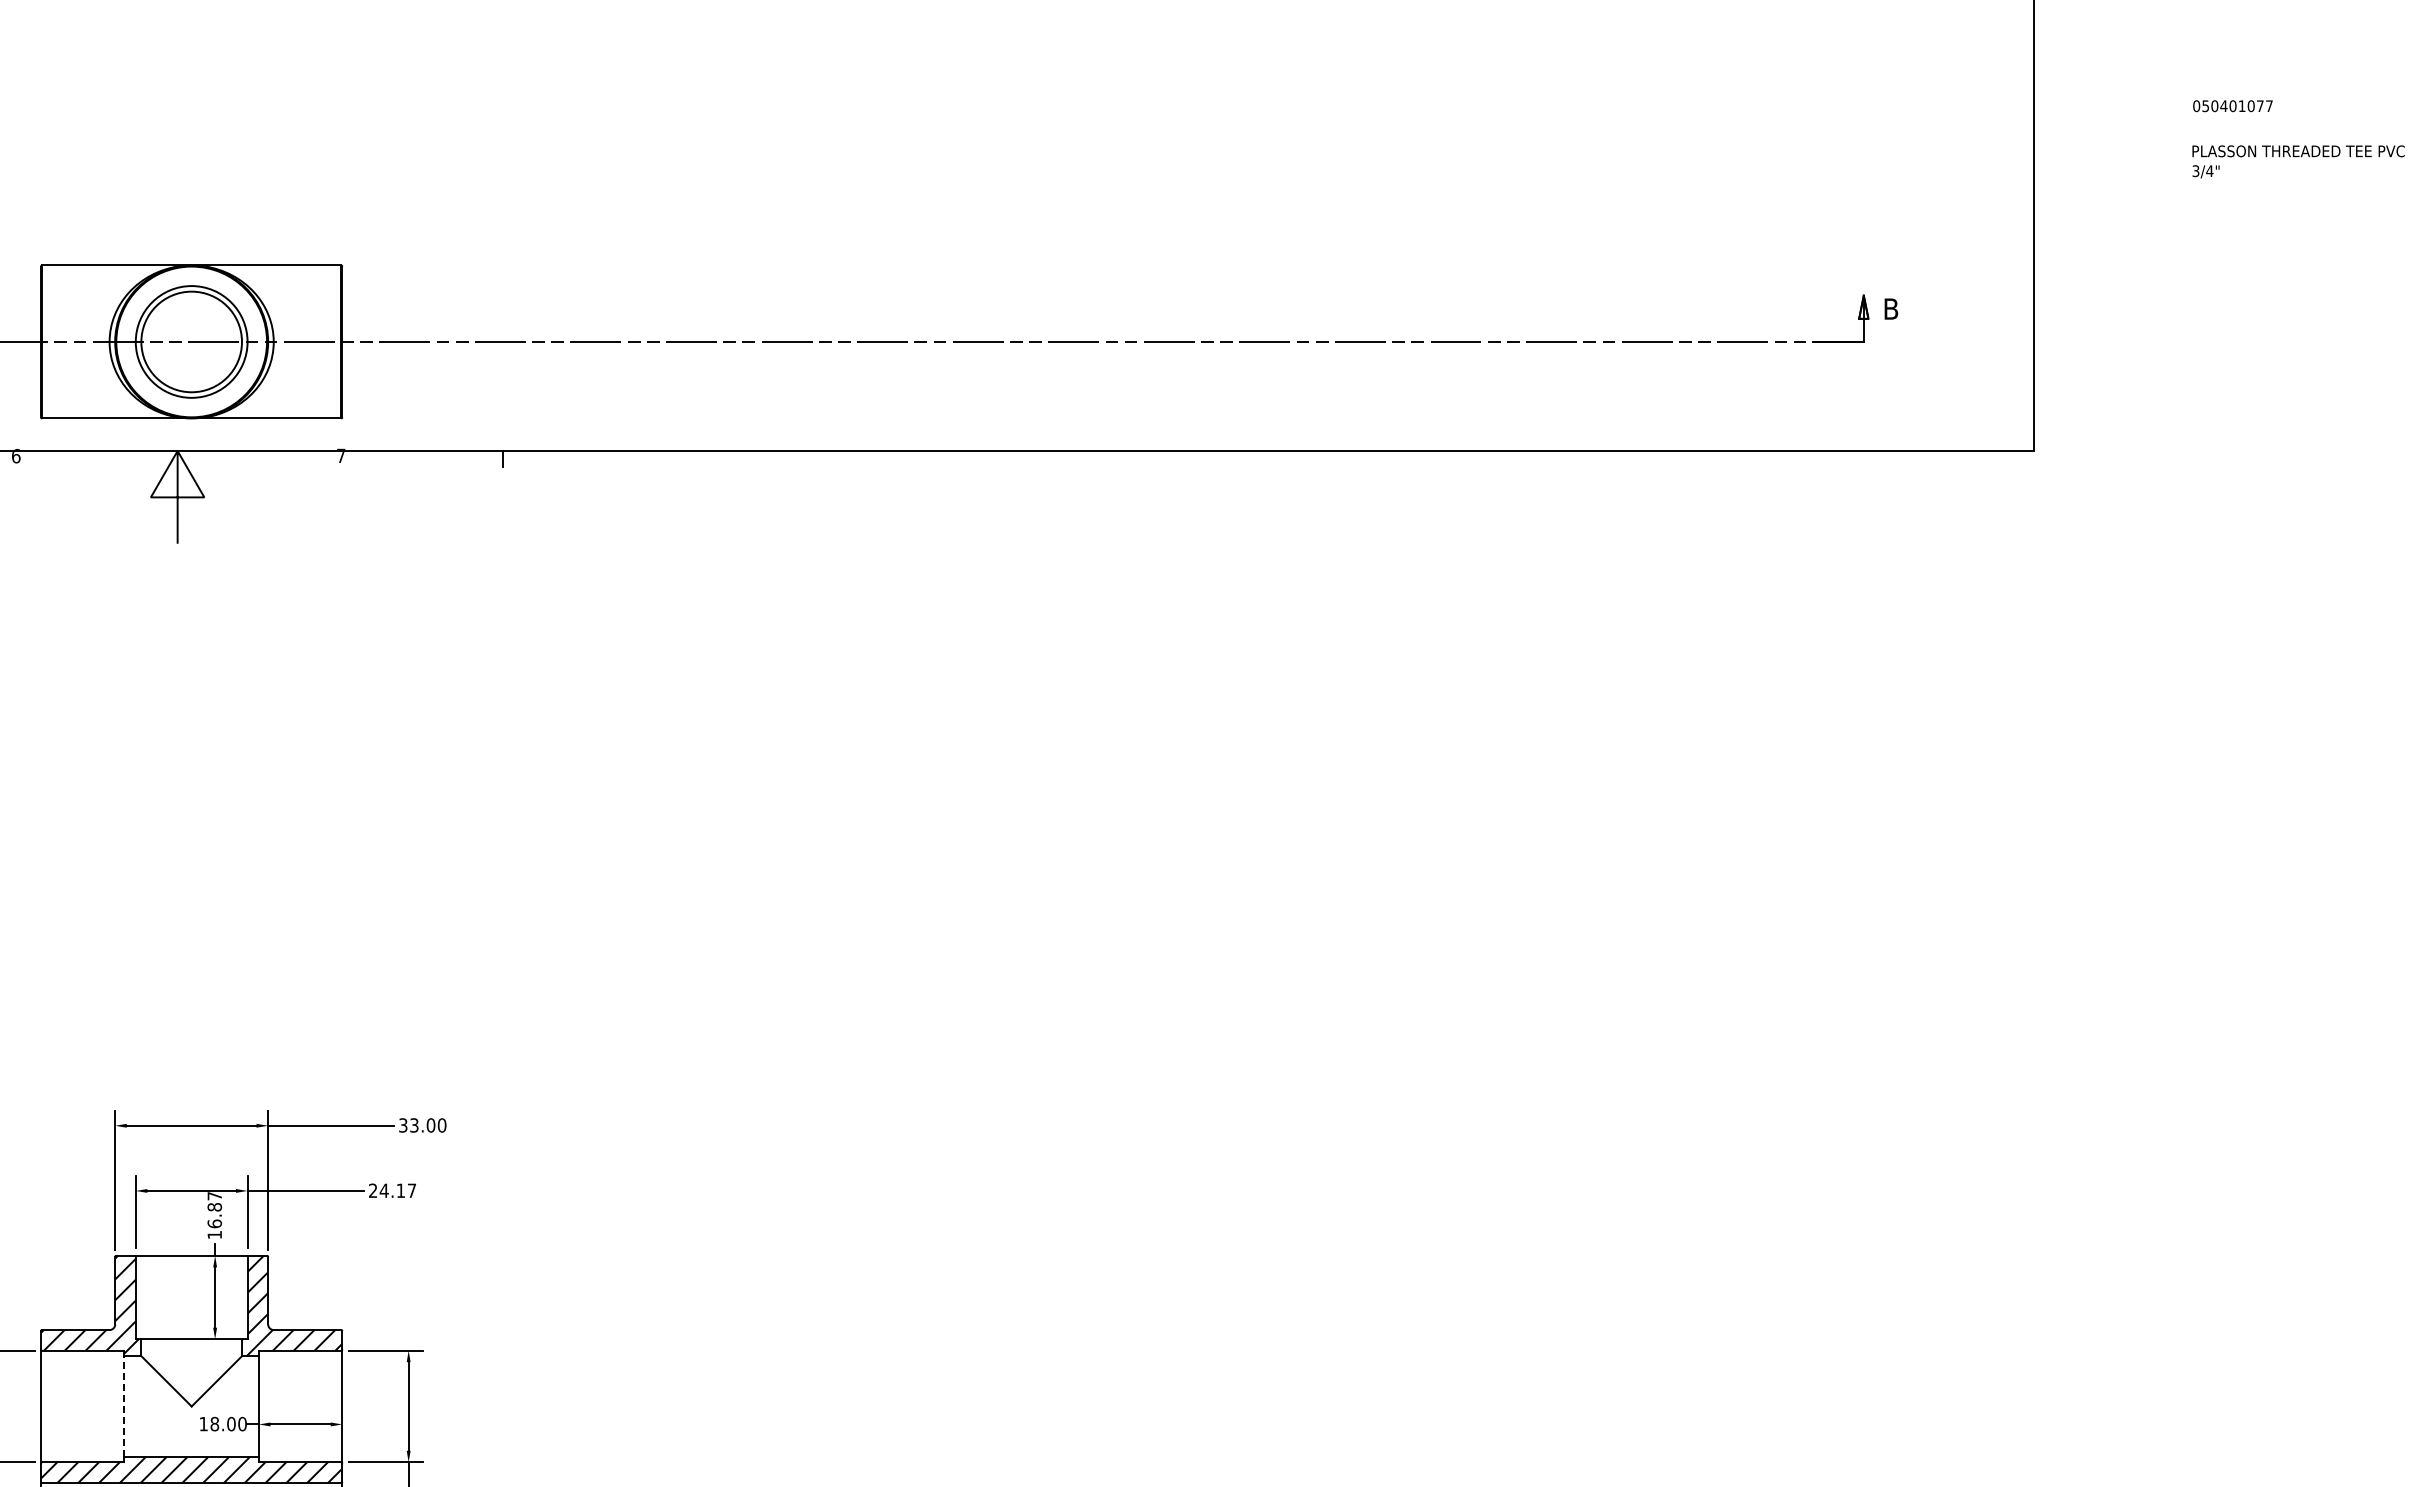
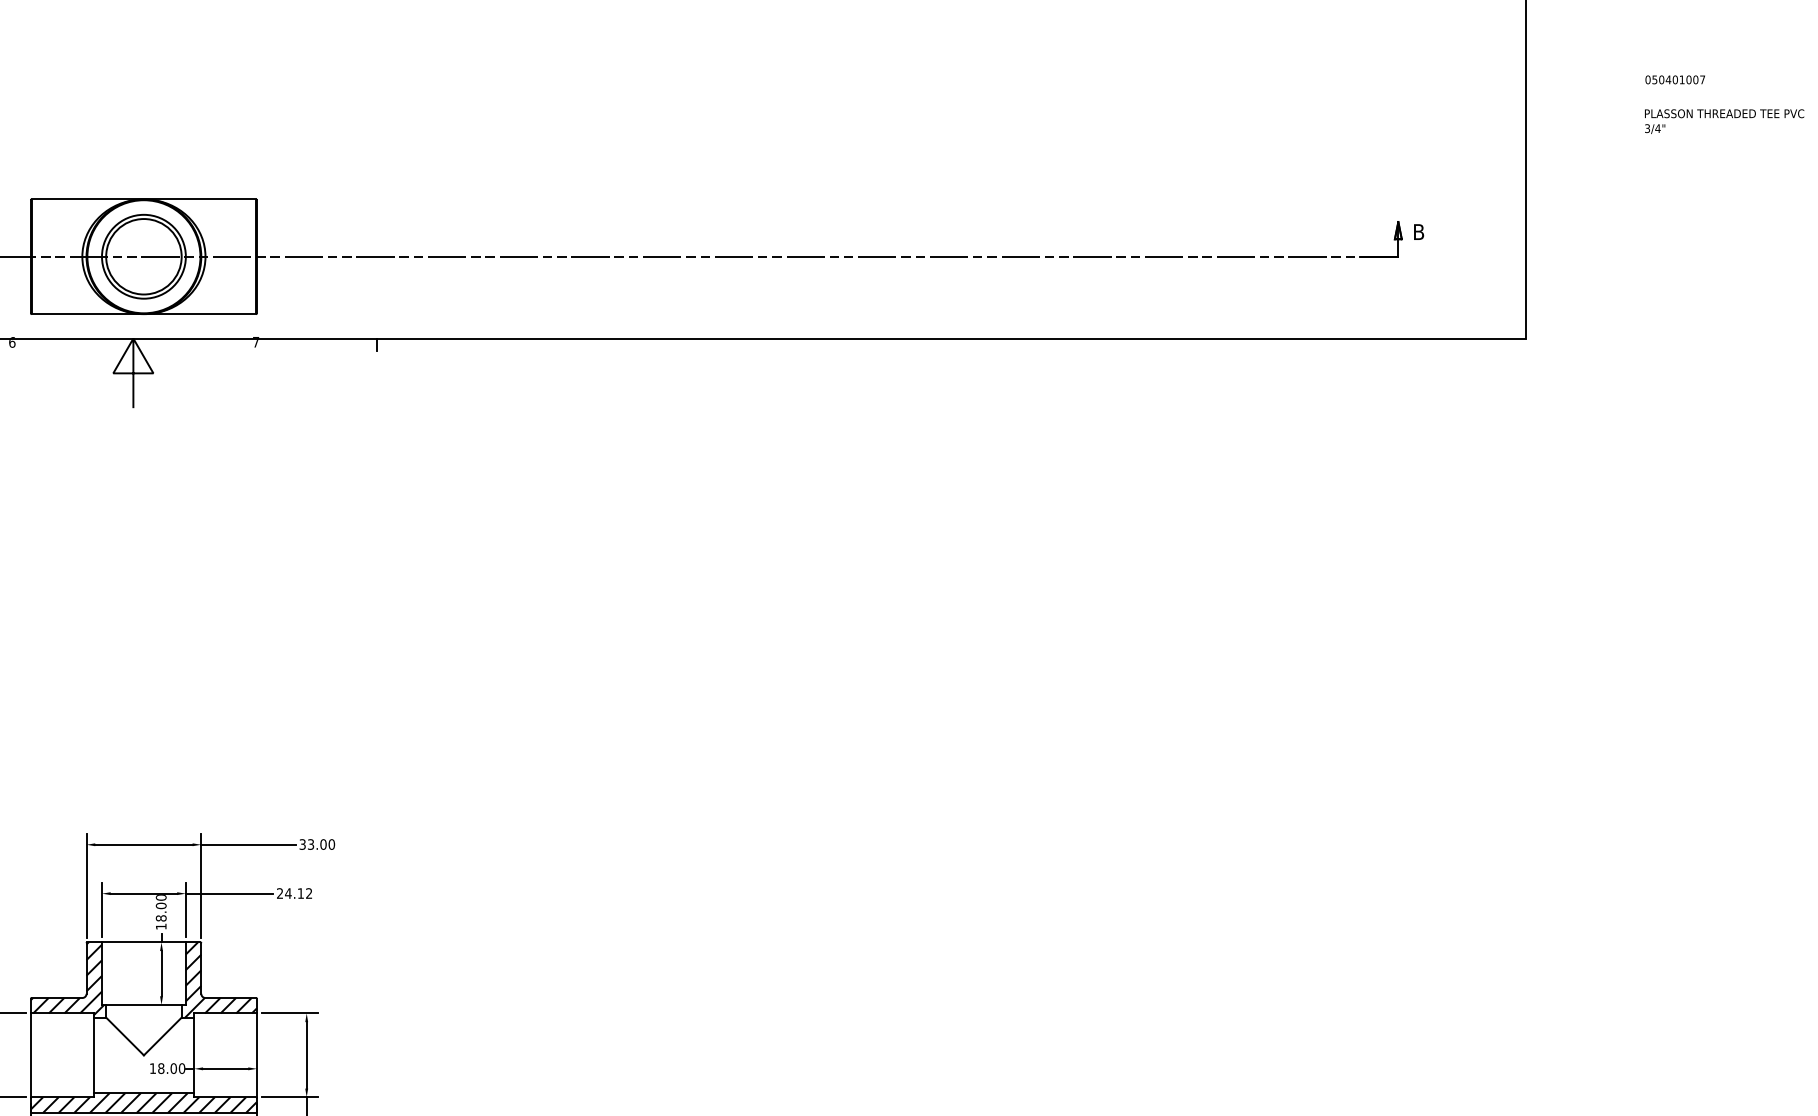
text: (2259, 106) -> (1695, 80), 050401077 -> 050401007
text: (411, 1190) -> (308, 893), 24.17 -> 24.12
text: (214, 1210) -> (161, 908), 16.87 -> 18.00
line: (124, 1405) -> (93, 1054), dashed -> solid

